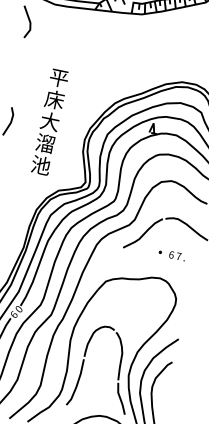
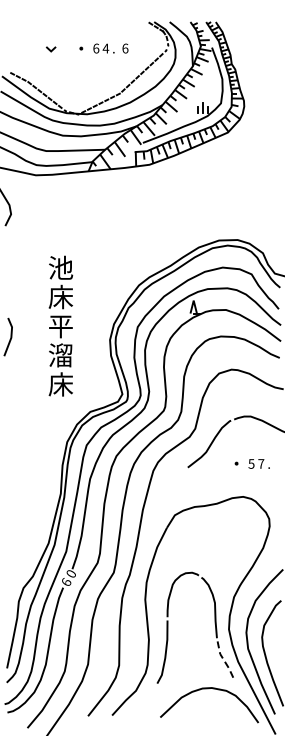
text: (59, 77) -> (61, 267), 平 -> 池
text: (49, 121) -> (60, 326), 大 -> 平
text: (40, 165) -> (60, 384), 池 -> 床
text: (171, 254) -> (251, 463), 6 -> 5
line: (120, 398) -> (224, 661), solid -> dashed

